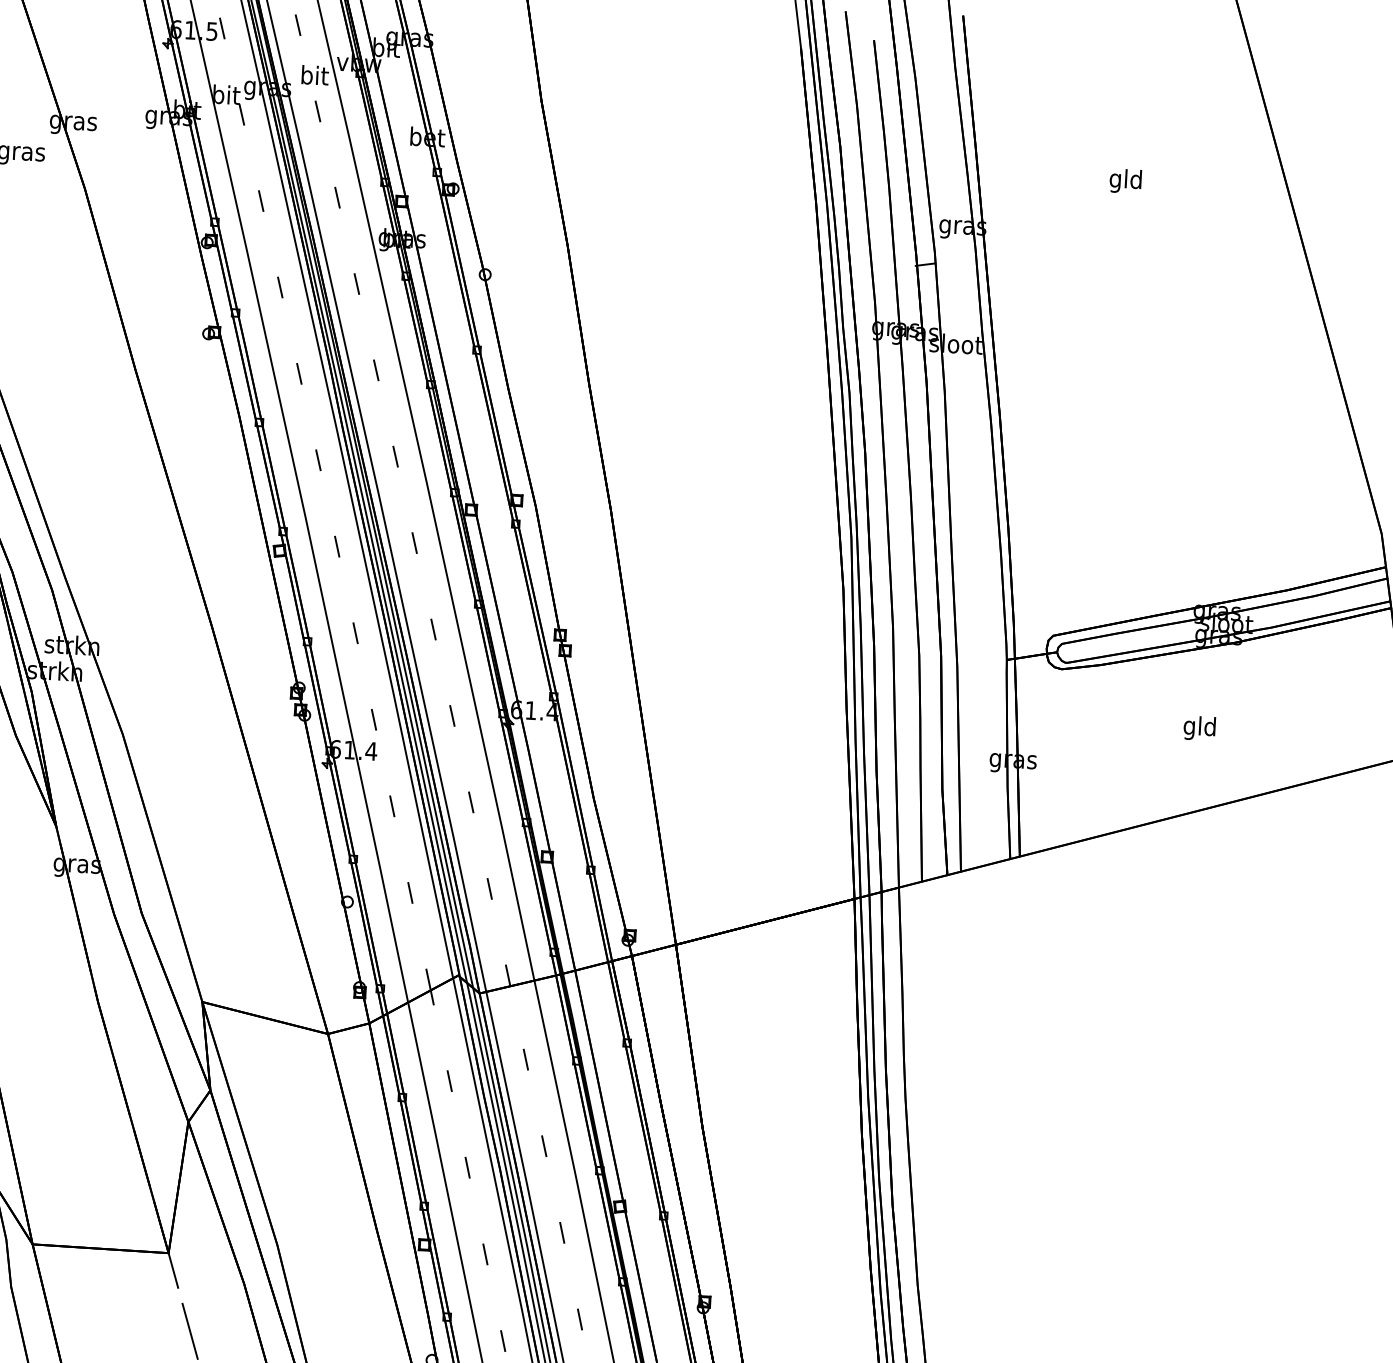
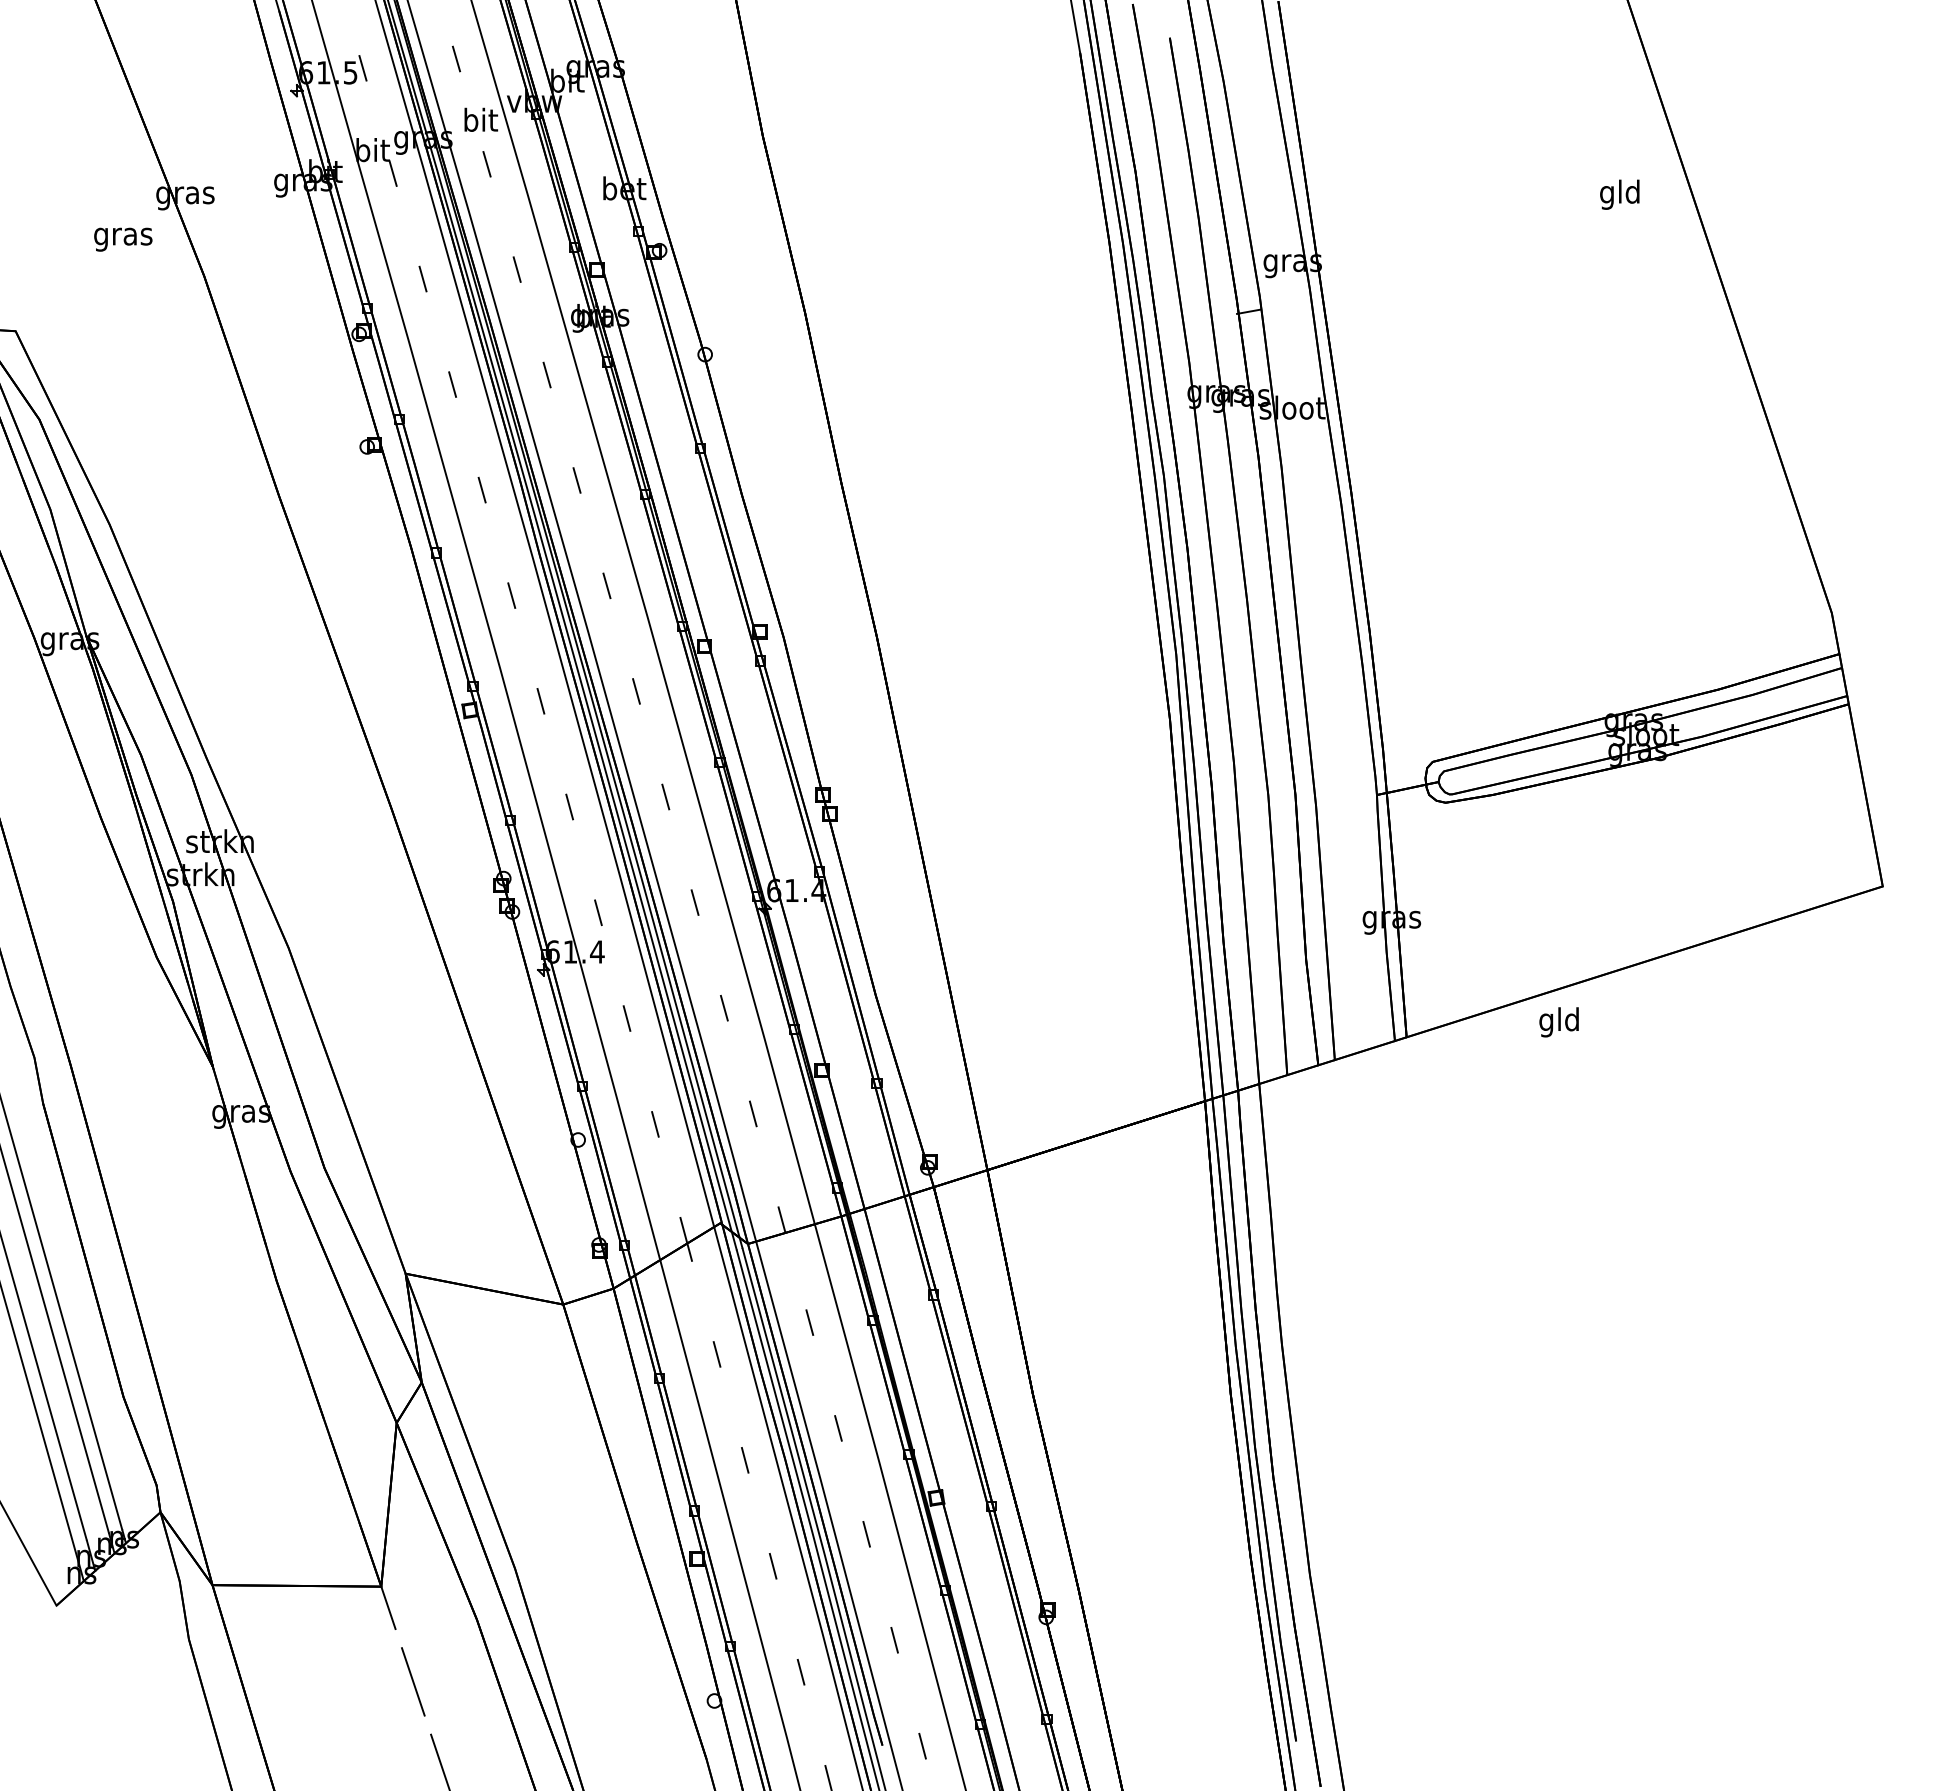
text: (1125, 181) -> (1619, 194), moved
text: (1199, 728) -> (1558, 1022), moved

